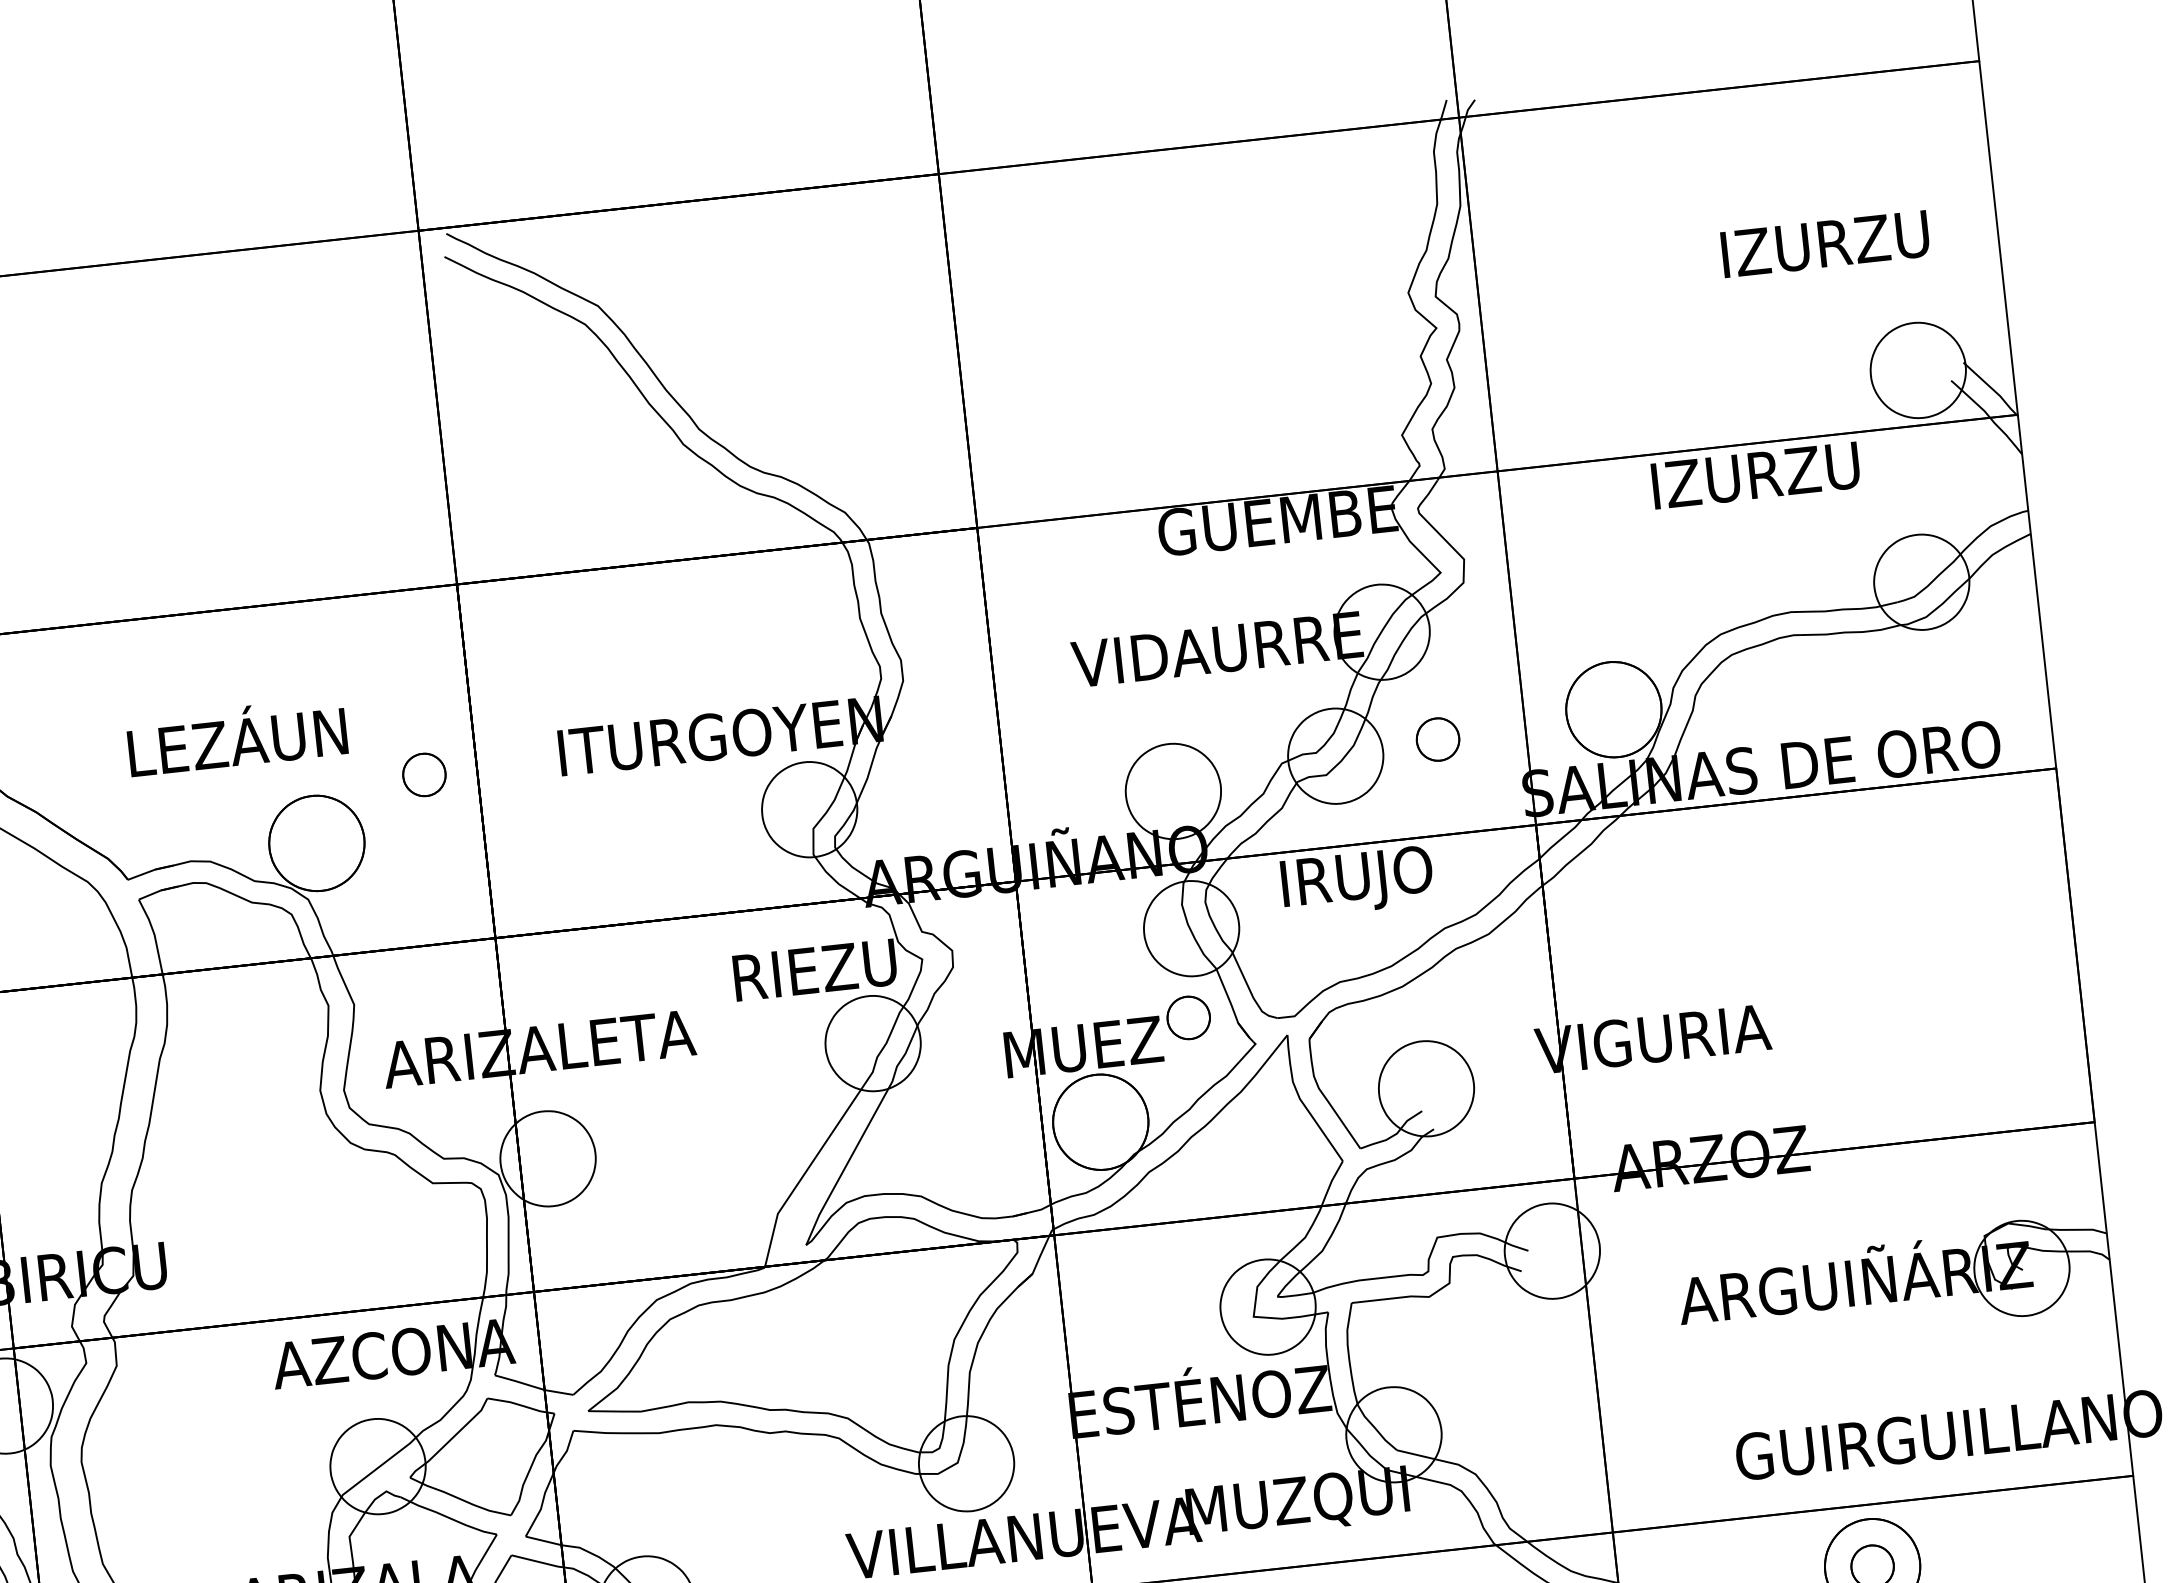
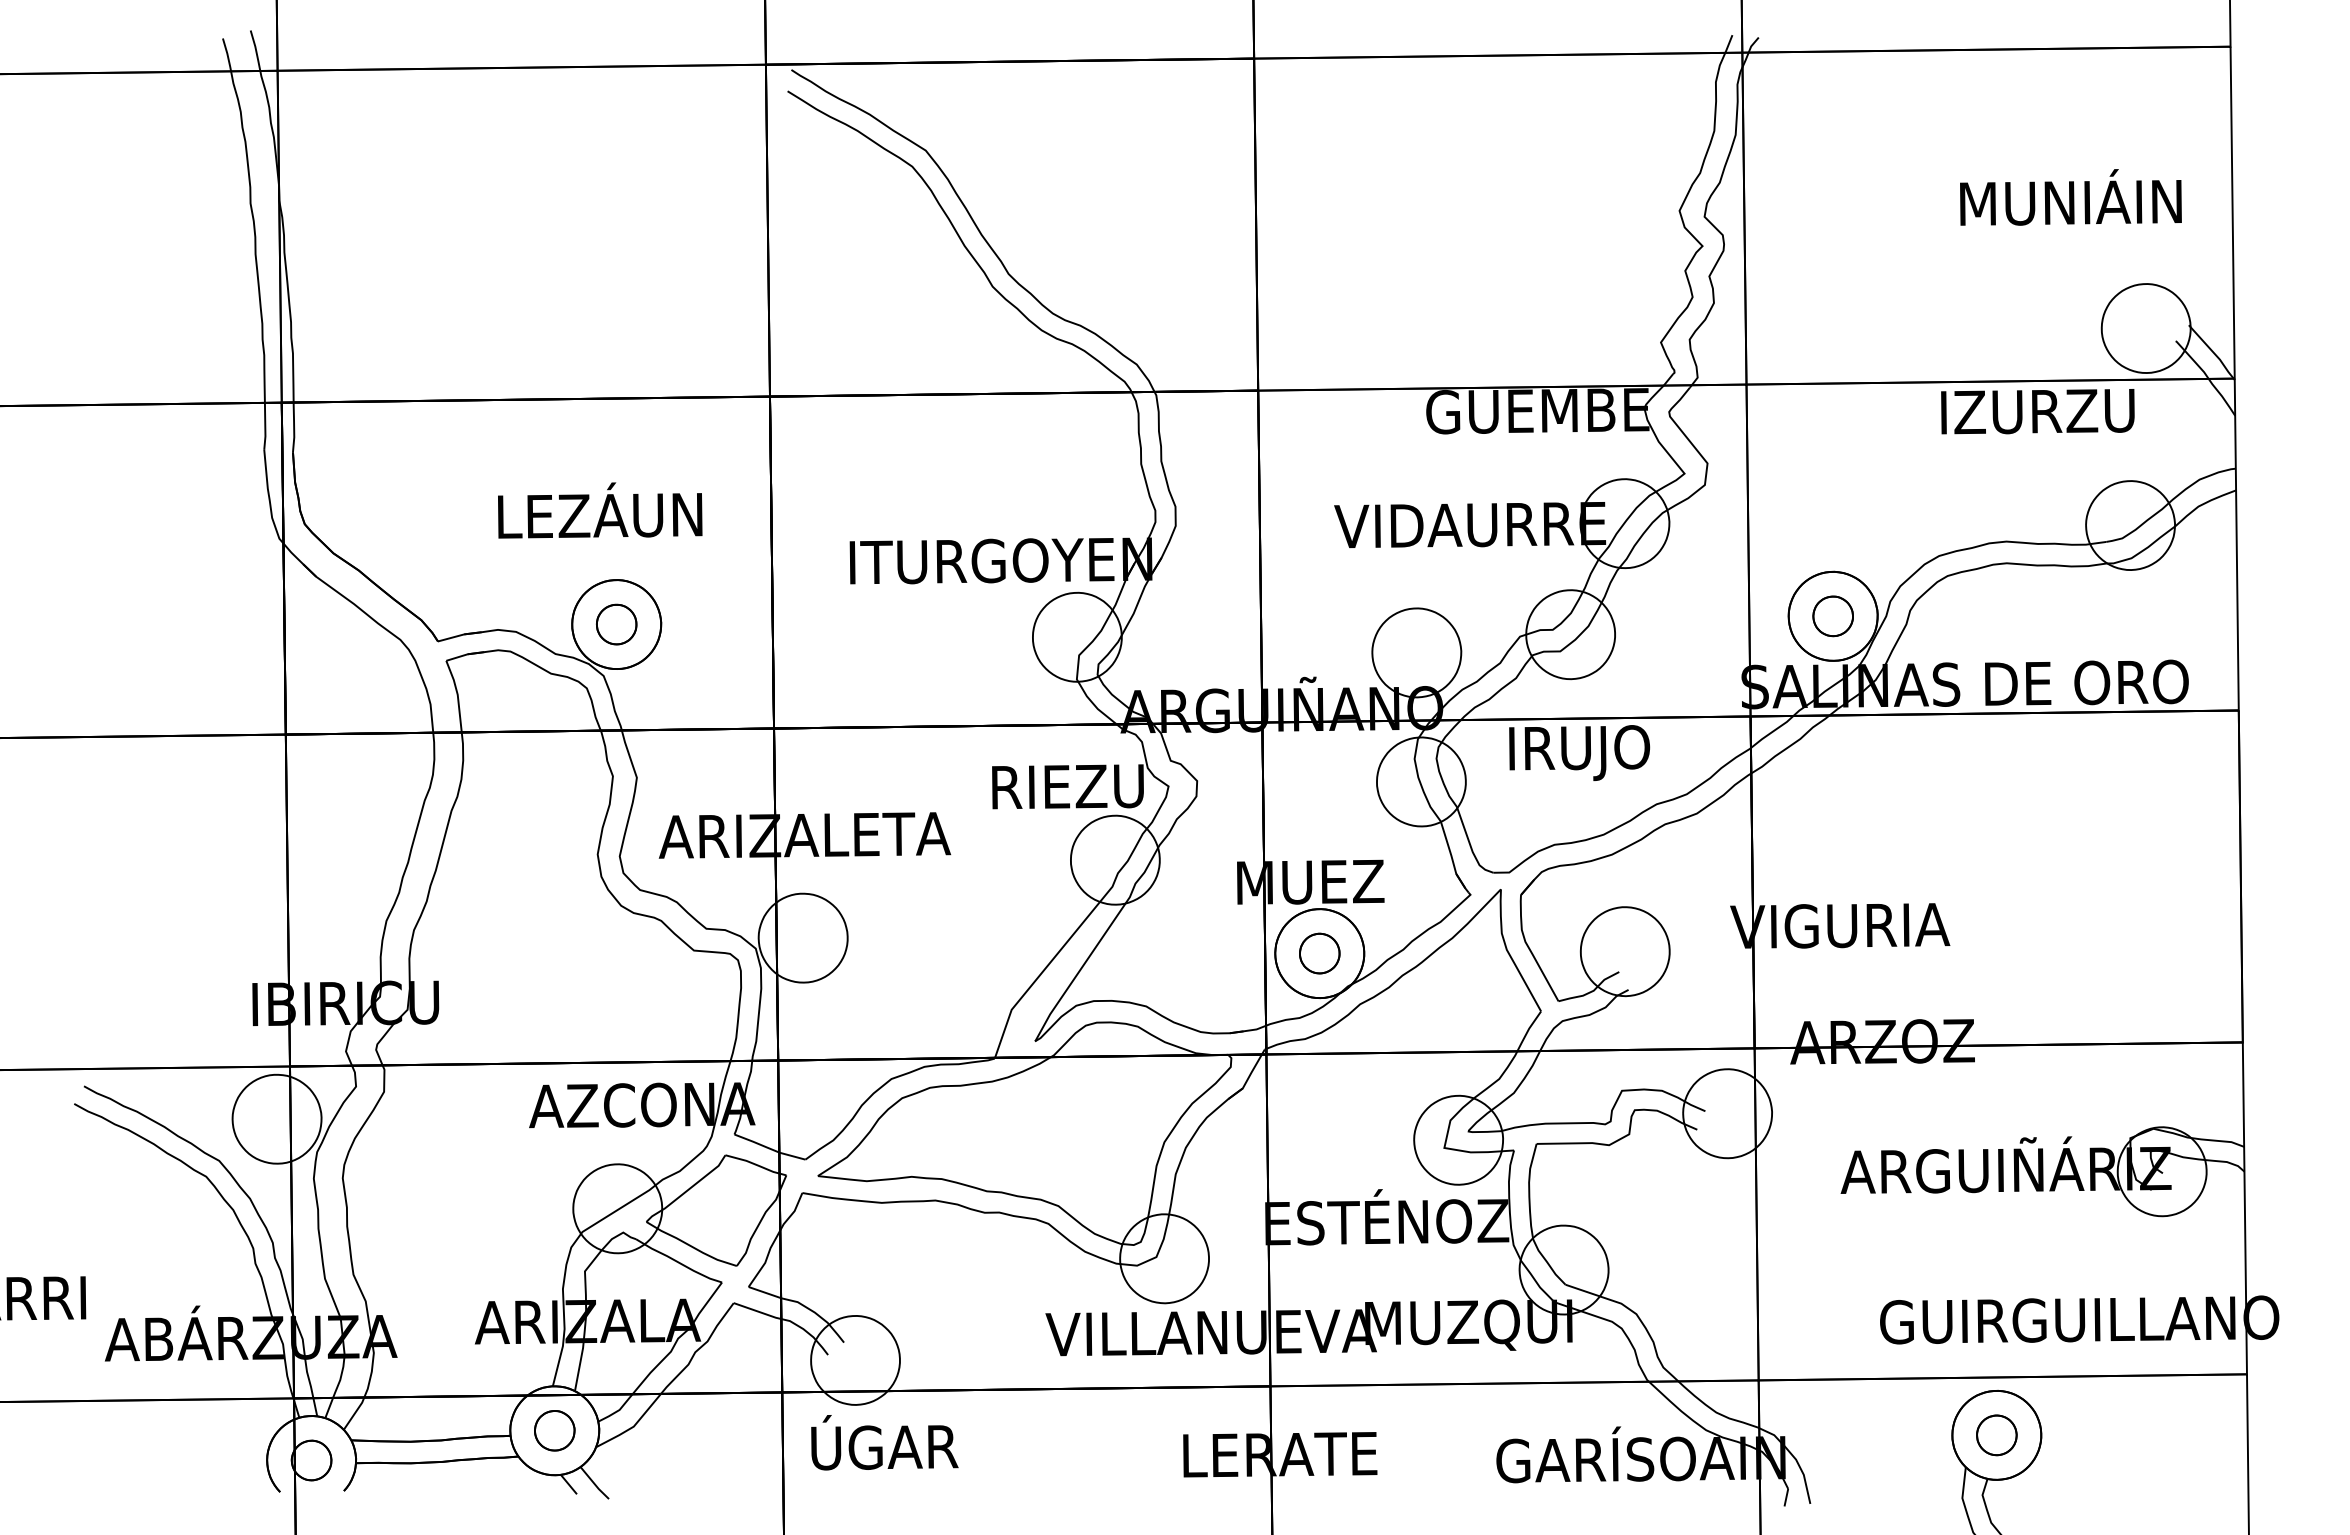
text: (1824, 238) -> (2070, 197), IZURZU -> MUNIÁIN
text: (1755, 475) -> (2037, 411), moved
text: (237, 736) -> (600, 510), moved
part: (1437, 739) -> (1832, 616), moved
part: (424, 774) -> (616, 624), moved
part: (1188, 1017) -> (1319, 953), moved

